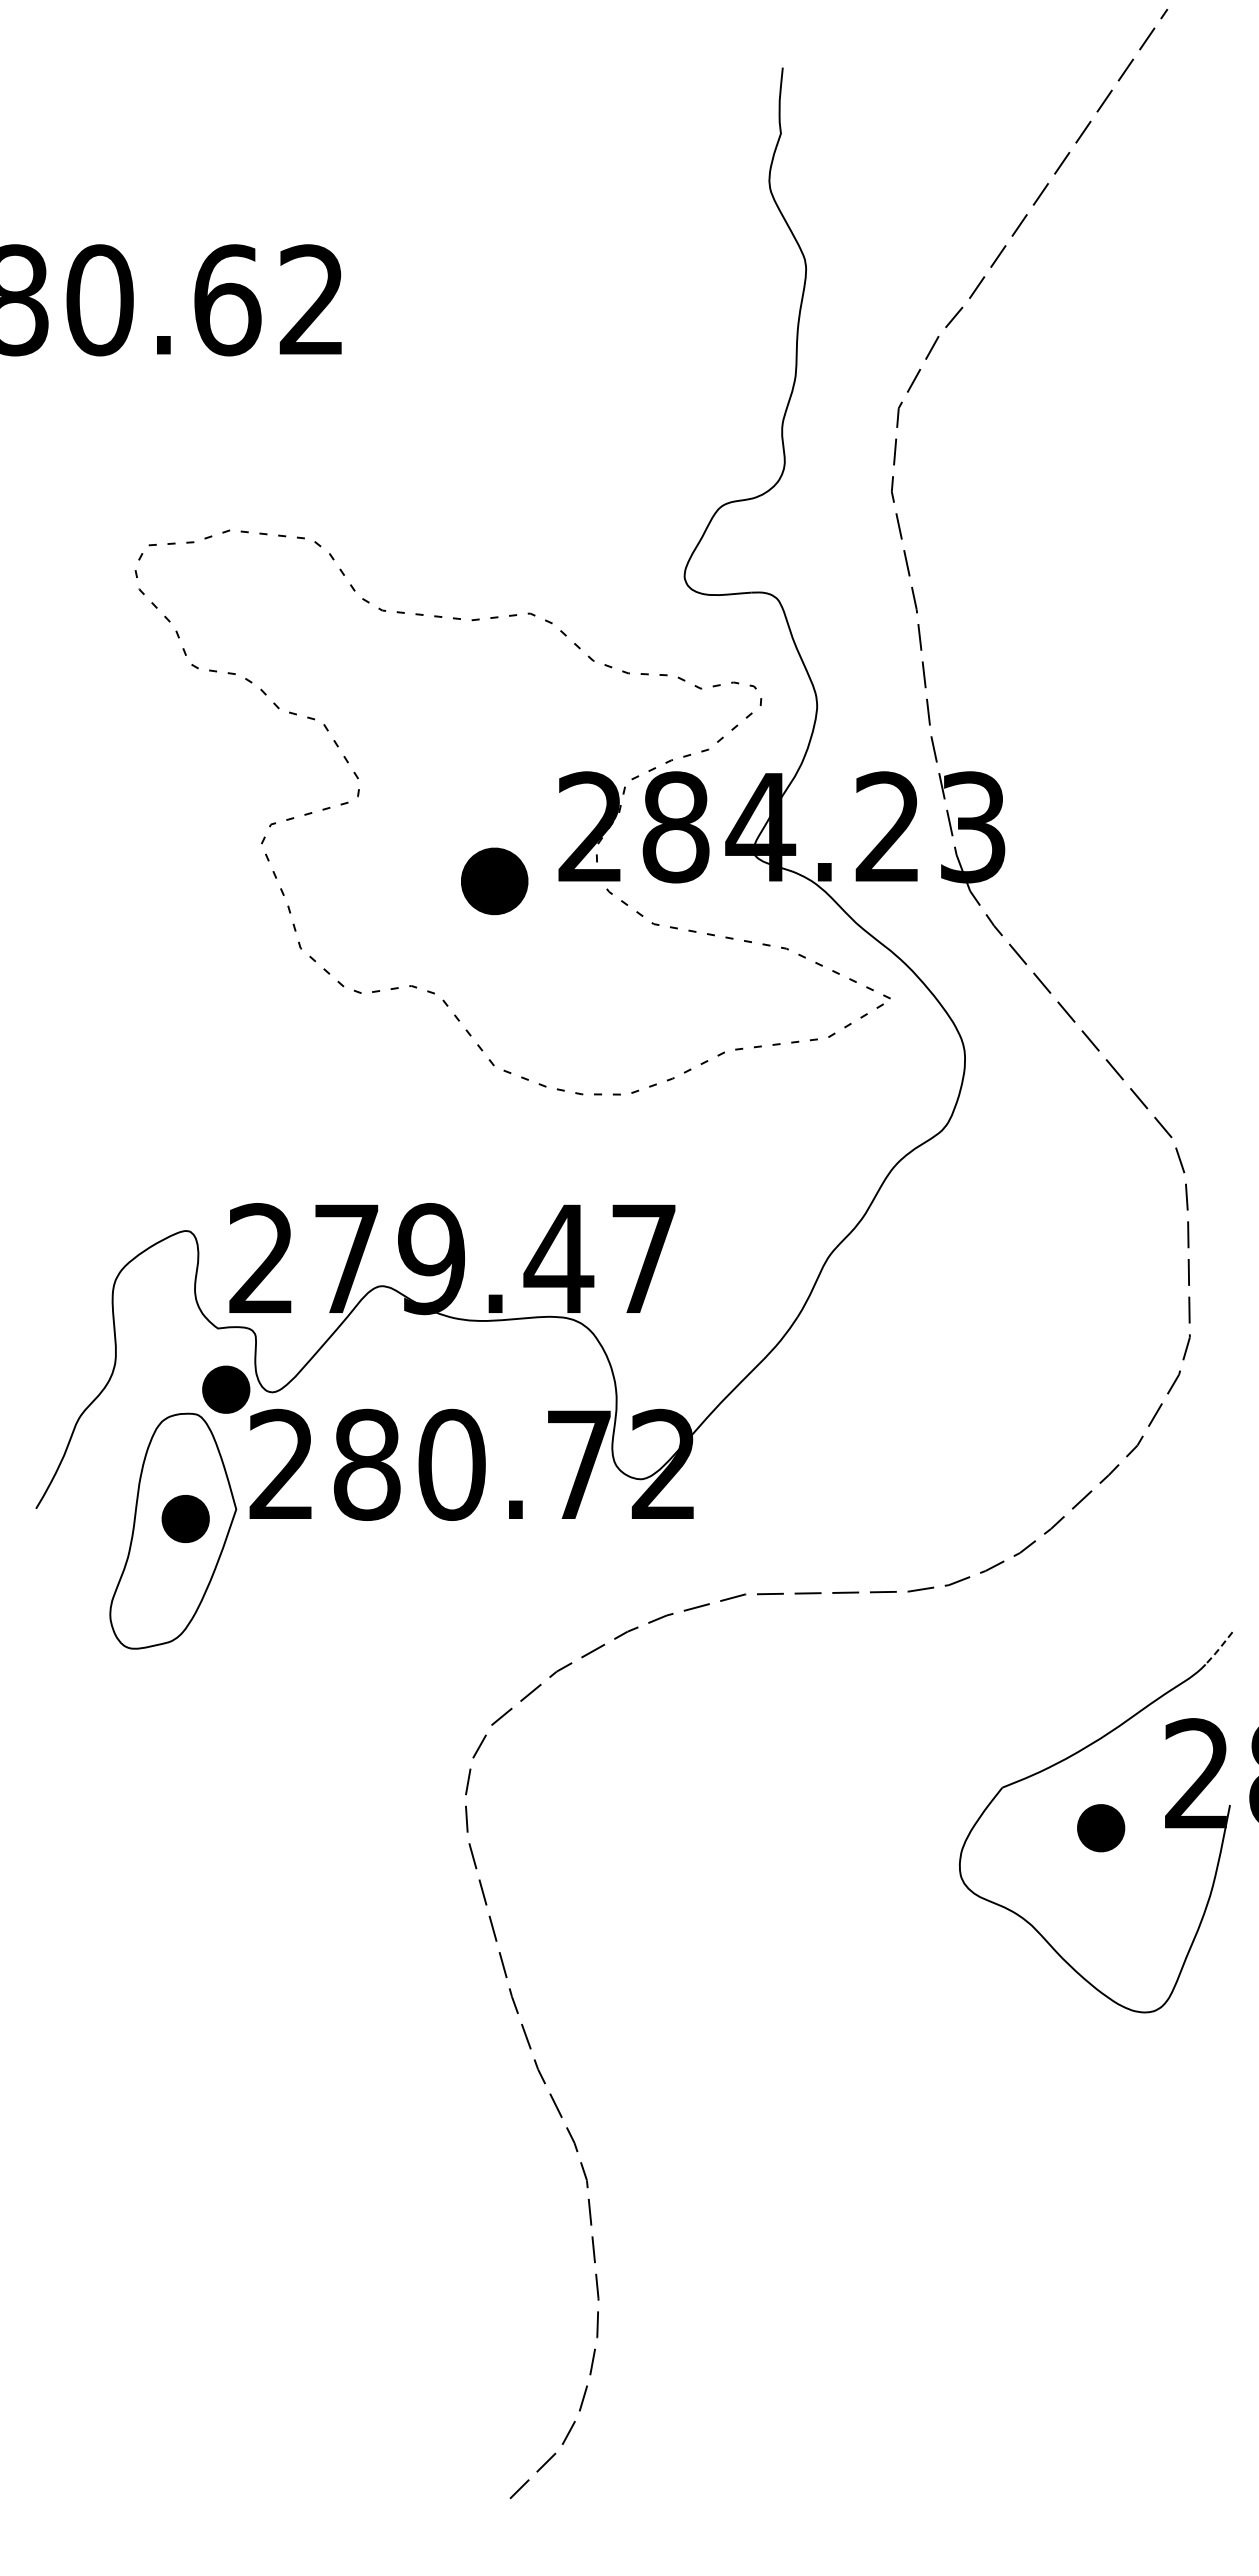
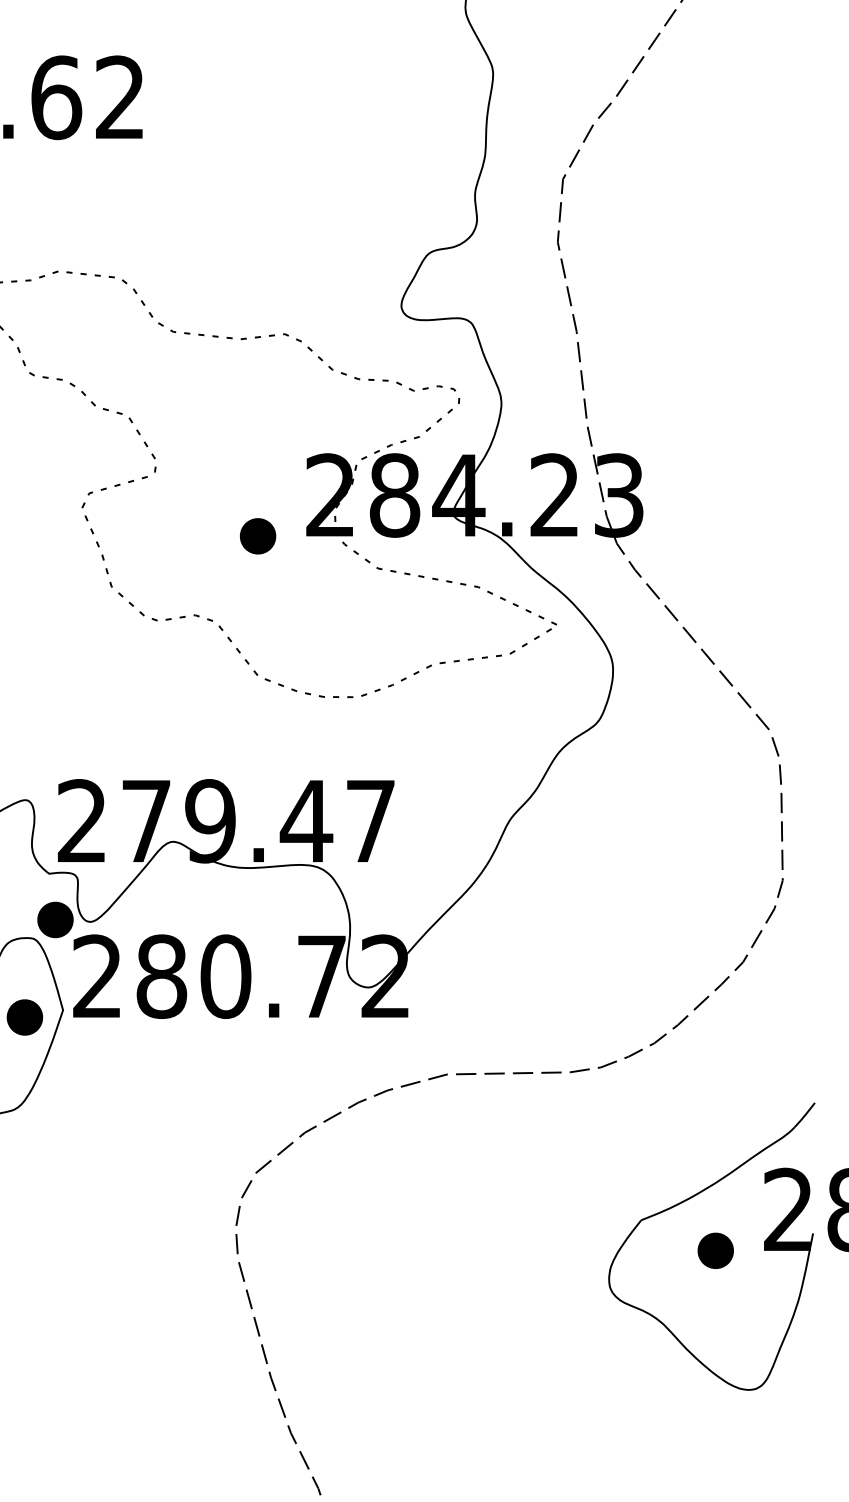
part: (494, 881) -> (257, 536), size x0.71
line: (1219, 1649) -> (805, 1115), dashed -> solid

